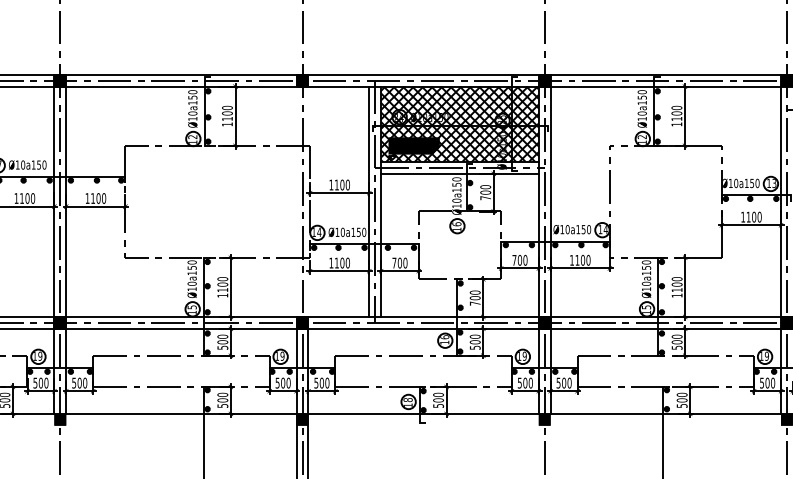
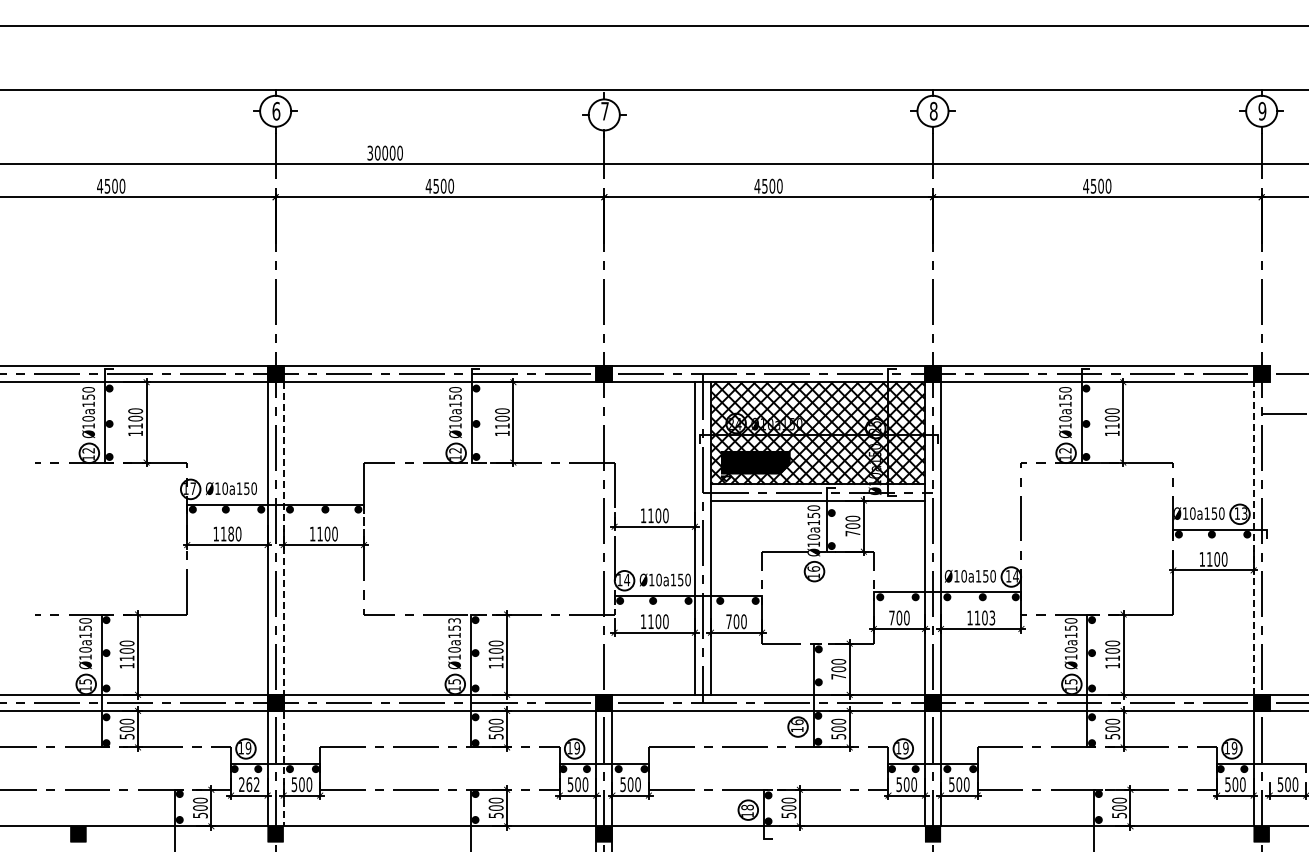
text: (27, 198) -> (231, 534), 1100 -> 1180
line: (780, 201) -> (1253, 538), solid -> dashed
line: (66, 250) -> (283, 604), solid -> dashed
text: (588, 260) -> (992, 617), 1100 -> 1103
text: (192, 262) -> (454, 620), Ø10a150 -> Ø10a153
text: (41, 383) -> (249, 784), 500 -> 262

